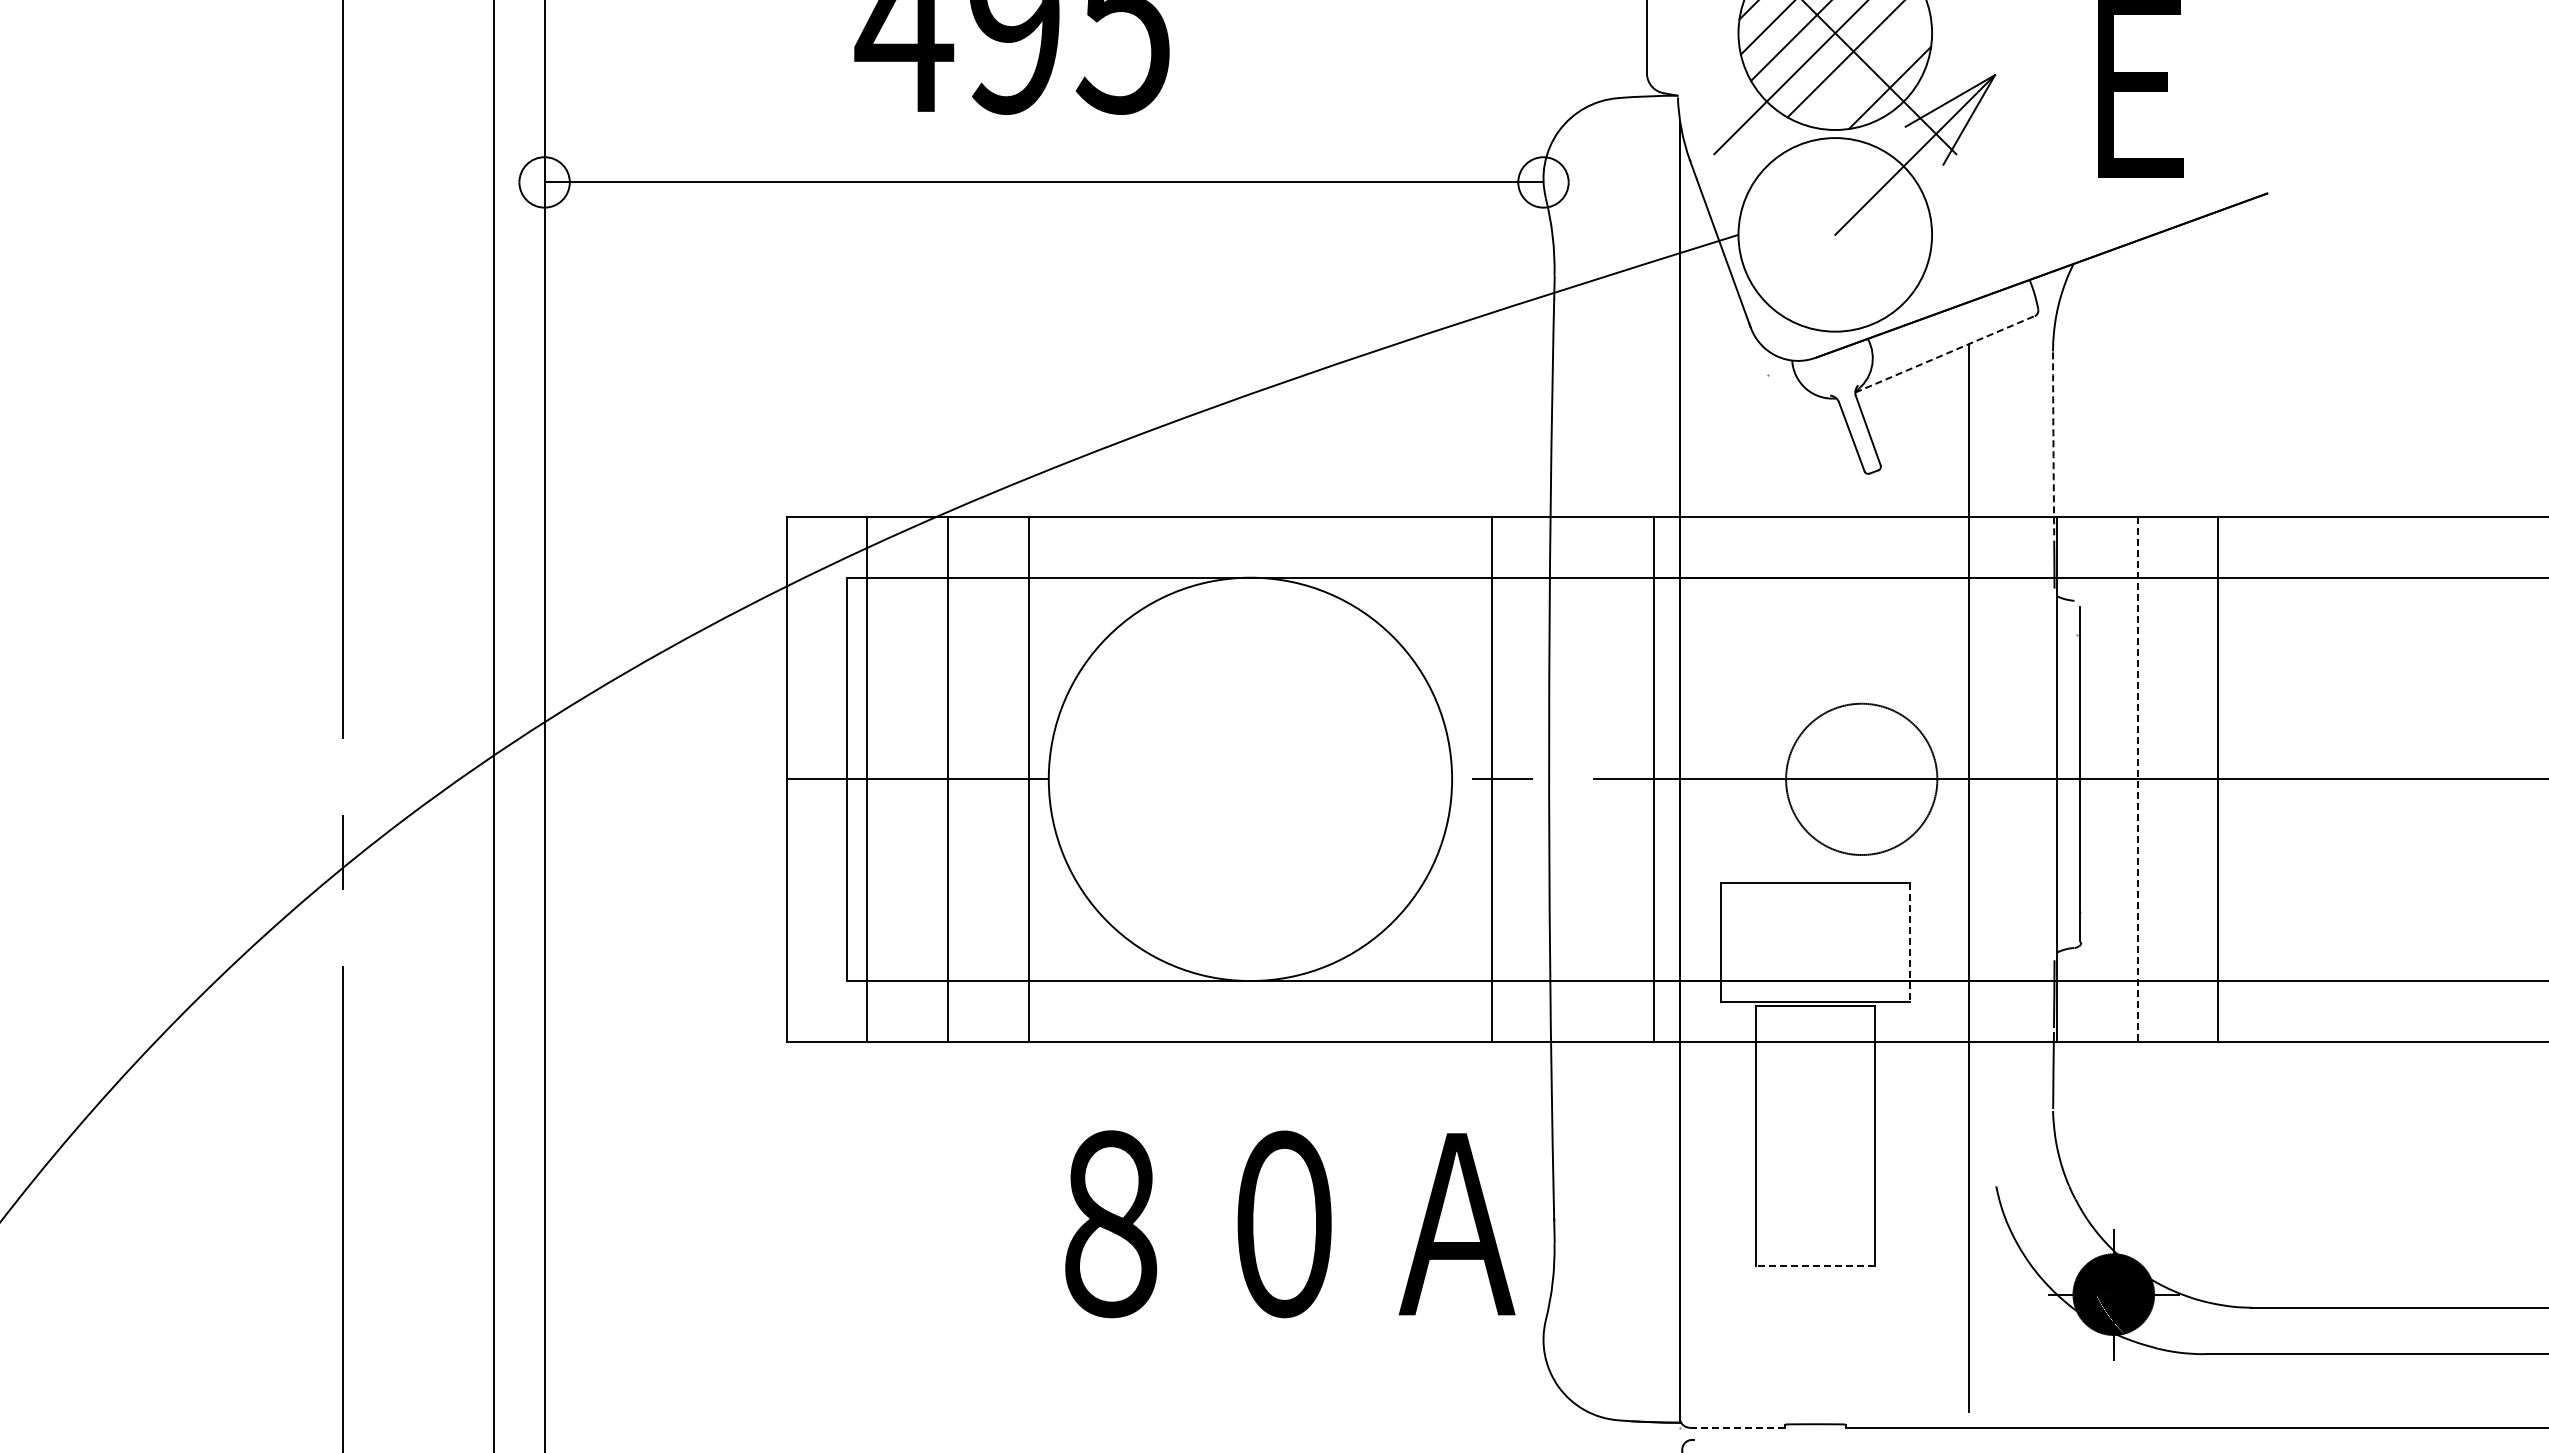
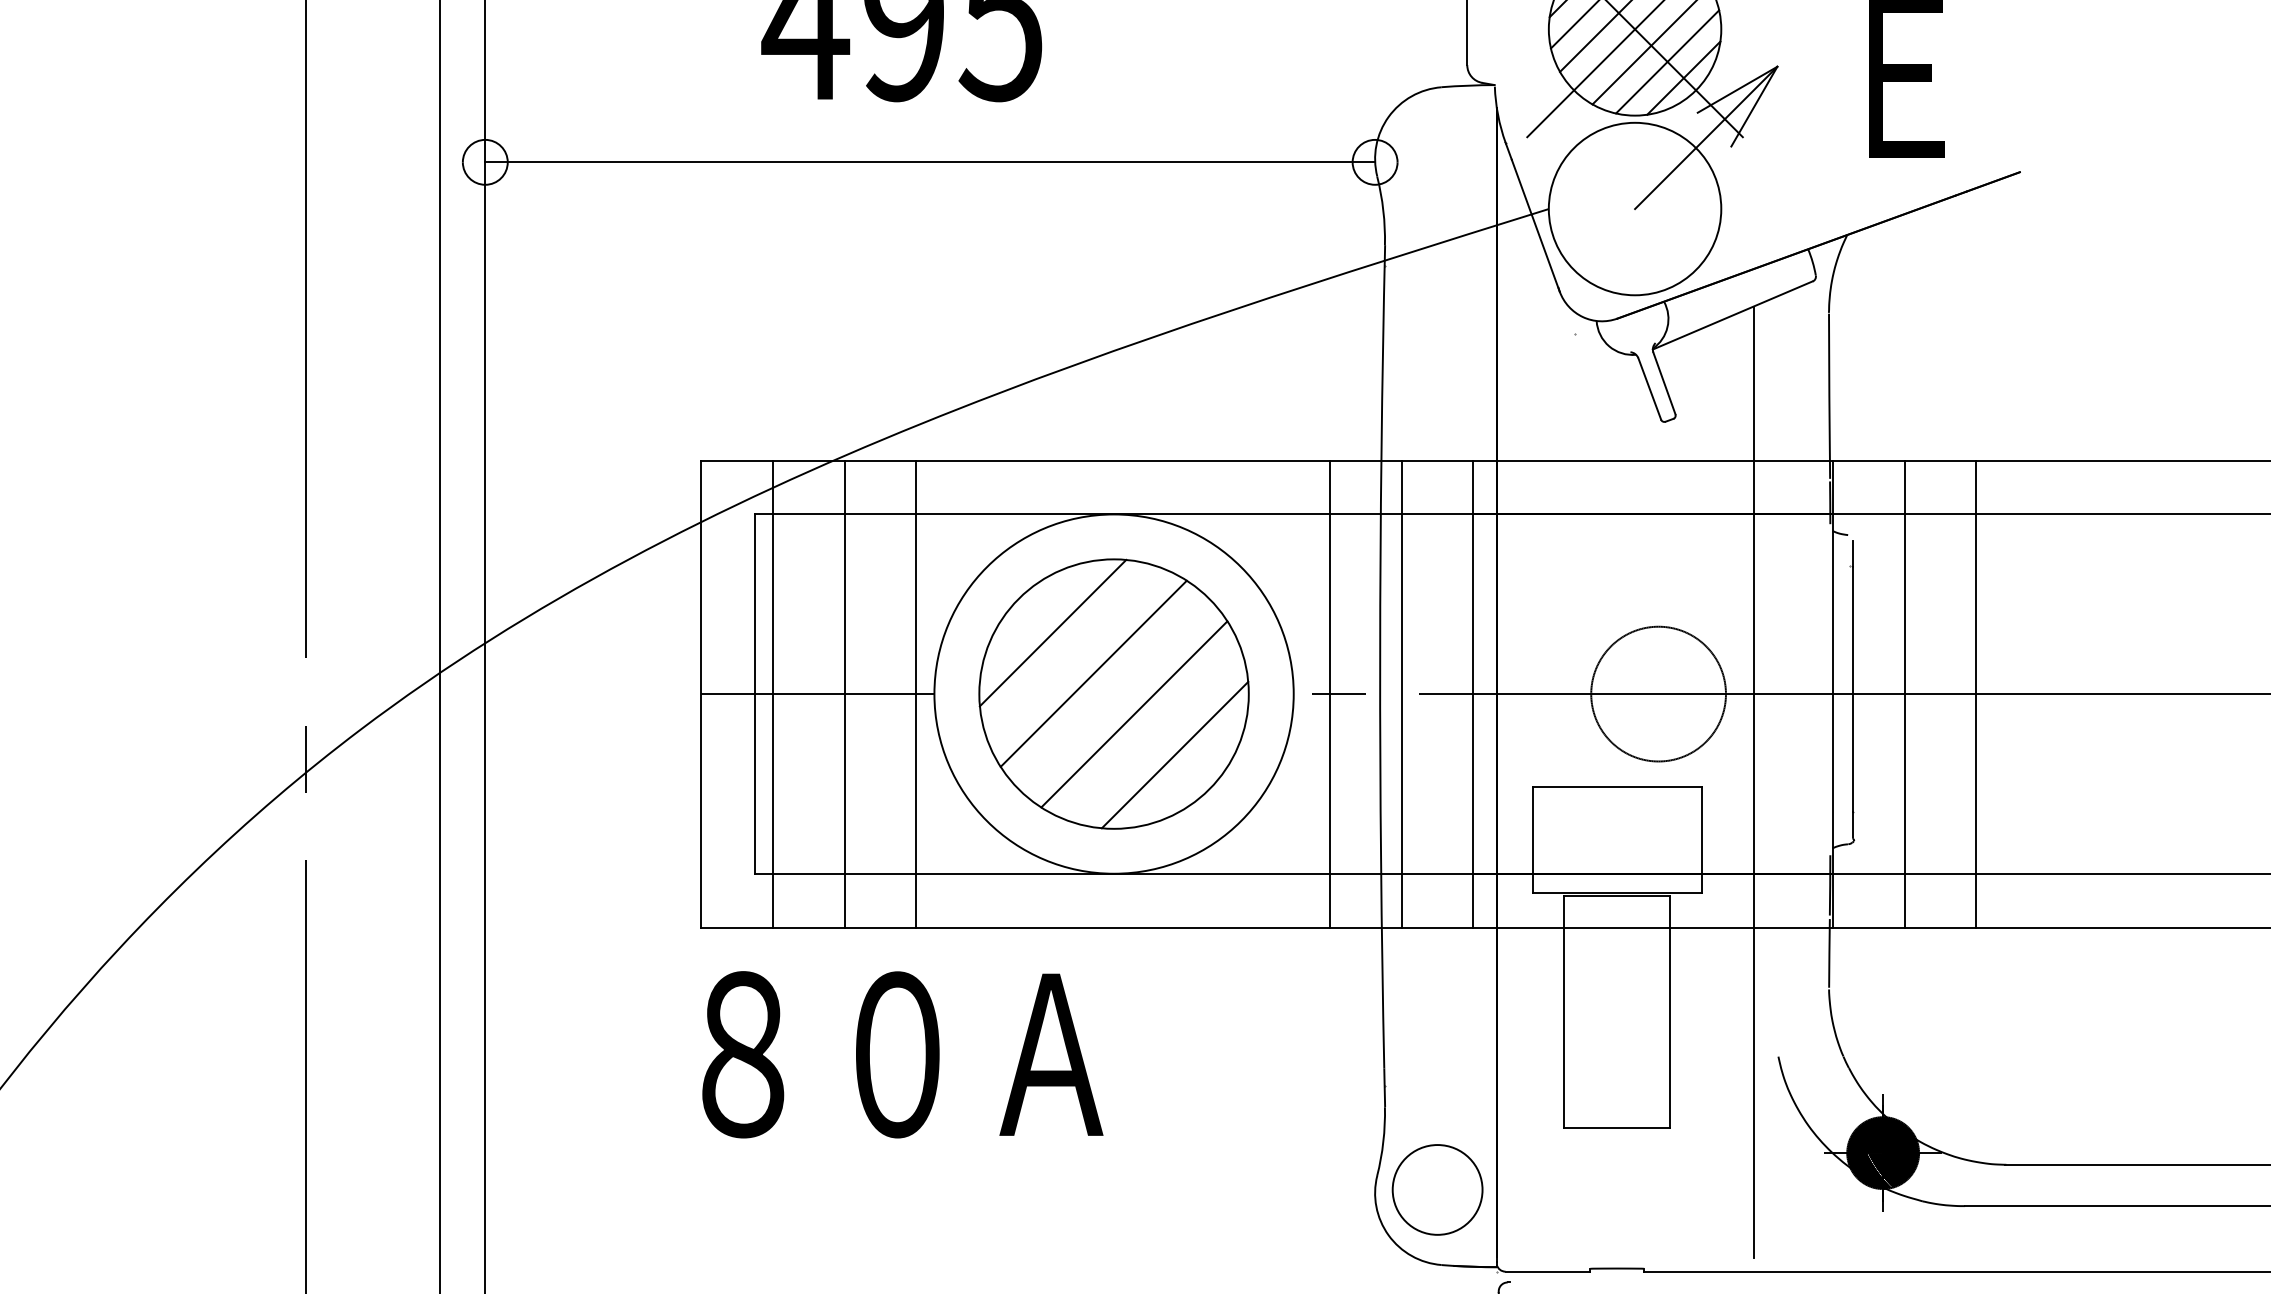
line: (1871, 69) -> (1667, 61), added
line: (1945, 354) -> (1733, 315), dashed -> solid
arc: (2053, 445) -> (1829, 396), dashed -> solid
part: (1250, 779) -> (1114, 694), added
line: (1573, 779) -> (1401, 694), added
line: (2137, 779) -> (1904, 694), dashed -> solid
line: (1910, 943) -> (1702, 840), dashed -> solid
text: (1290, 1224) -> (903, 1054), moved
line: (1814, 1266) -> (1616, 1128), dashed -> solid
circle: (1613, 1335) -> (1437, 1189), added
line: (1737, 1427) -> (1547, 1271), dashed -> solid

